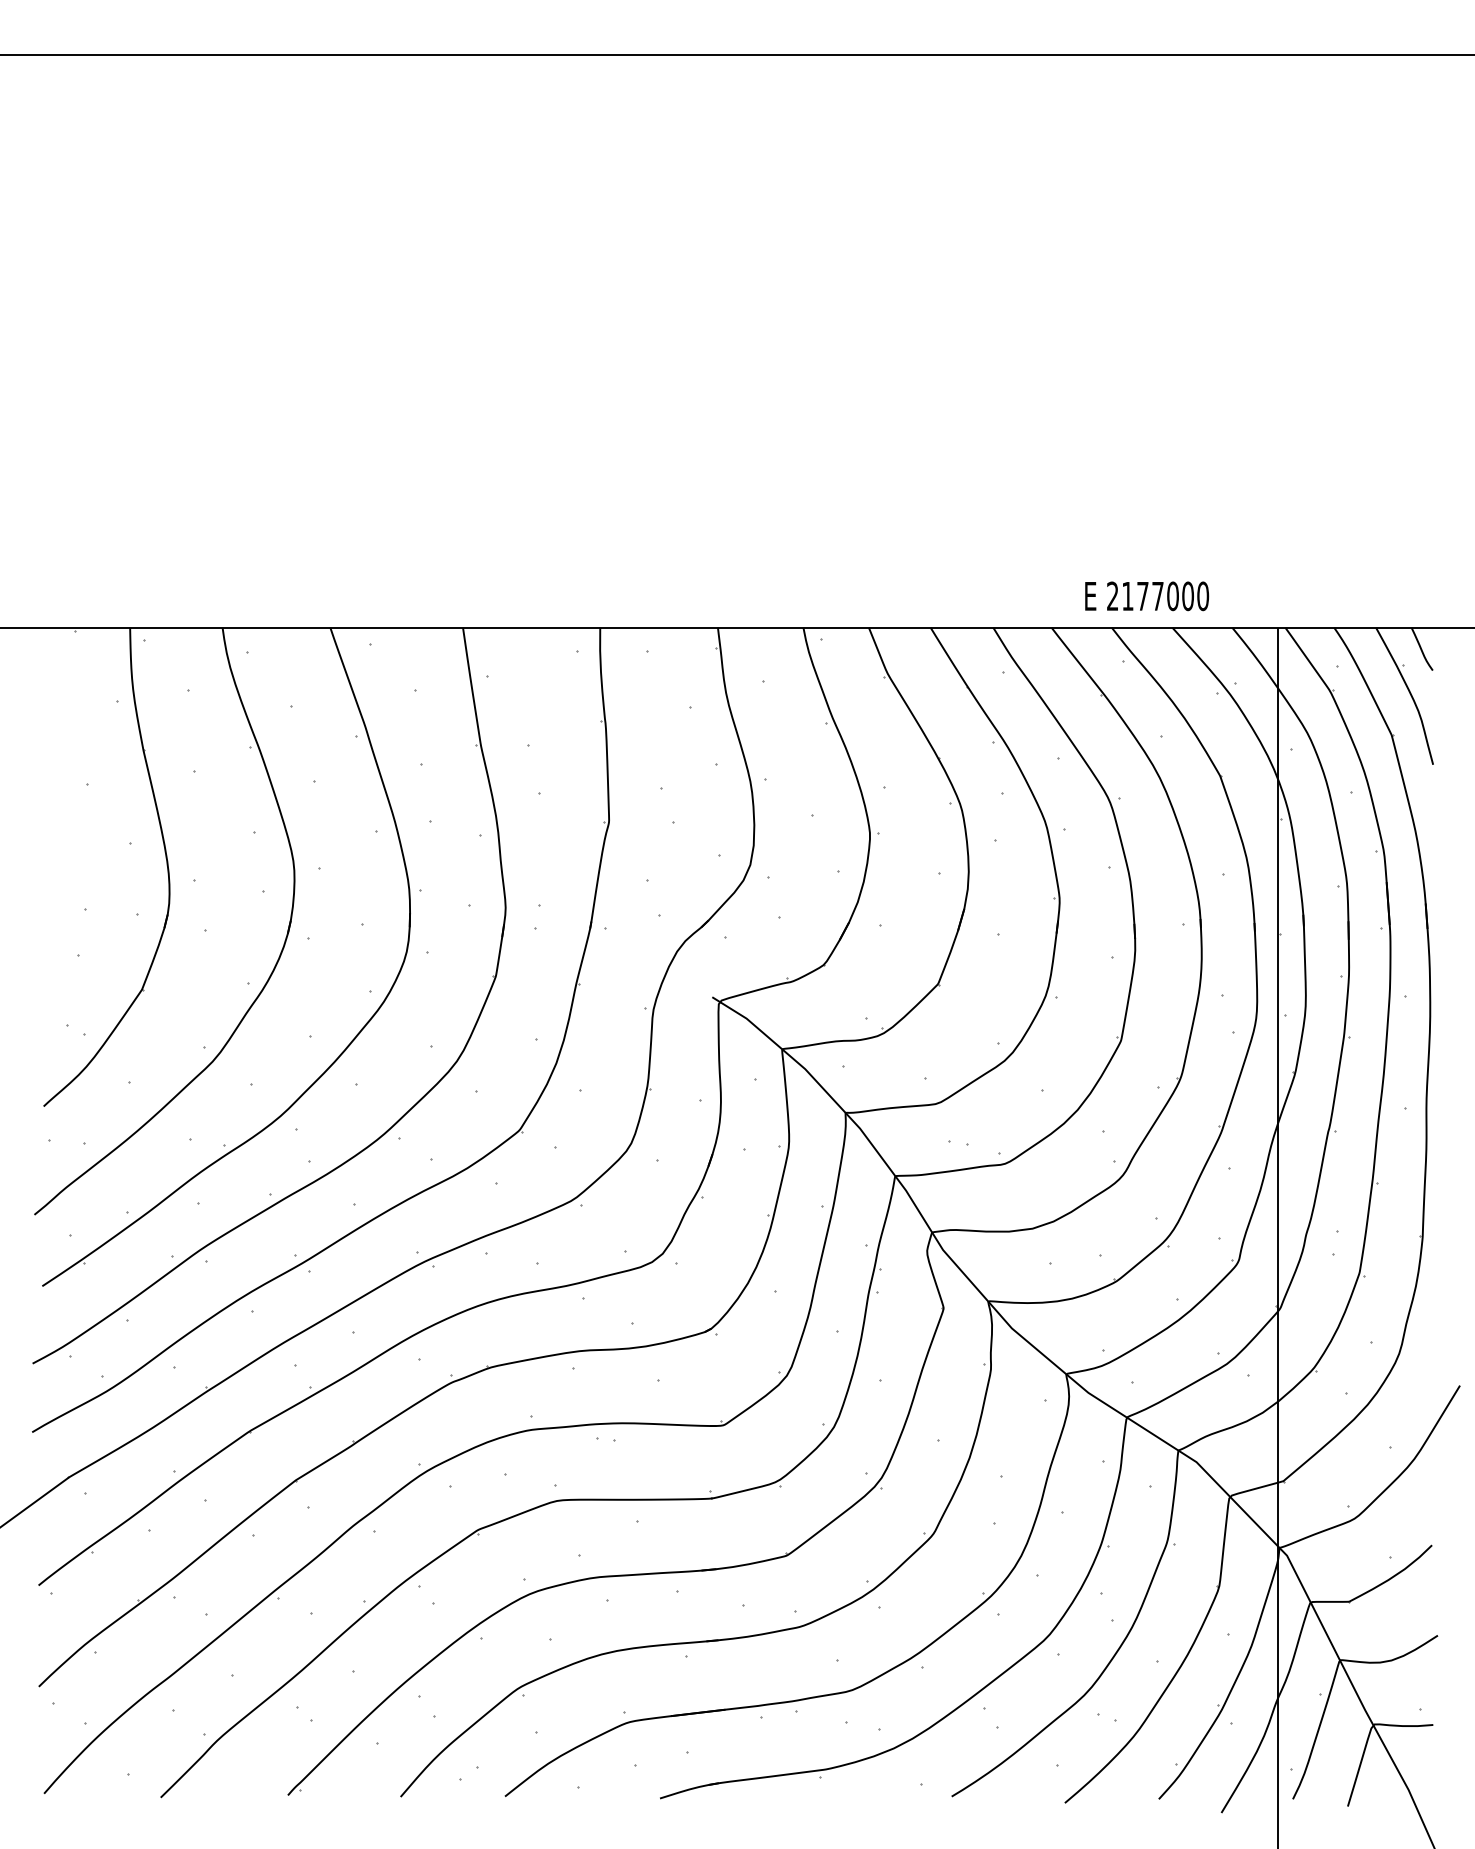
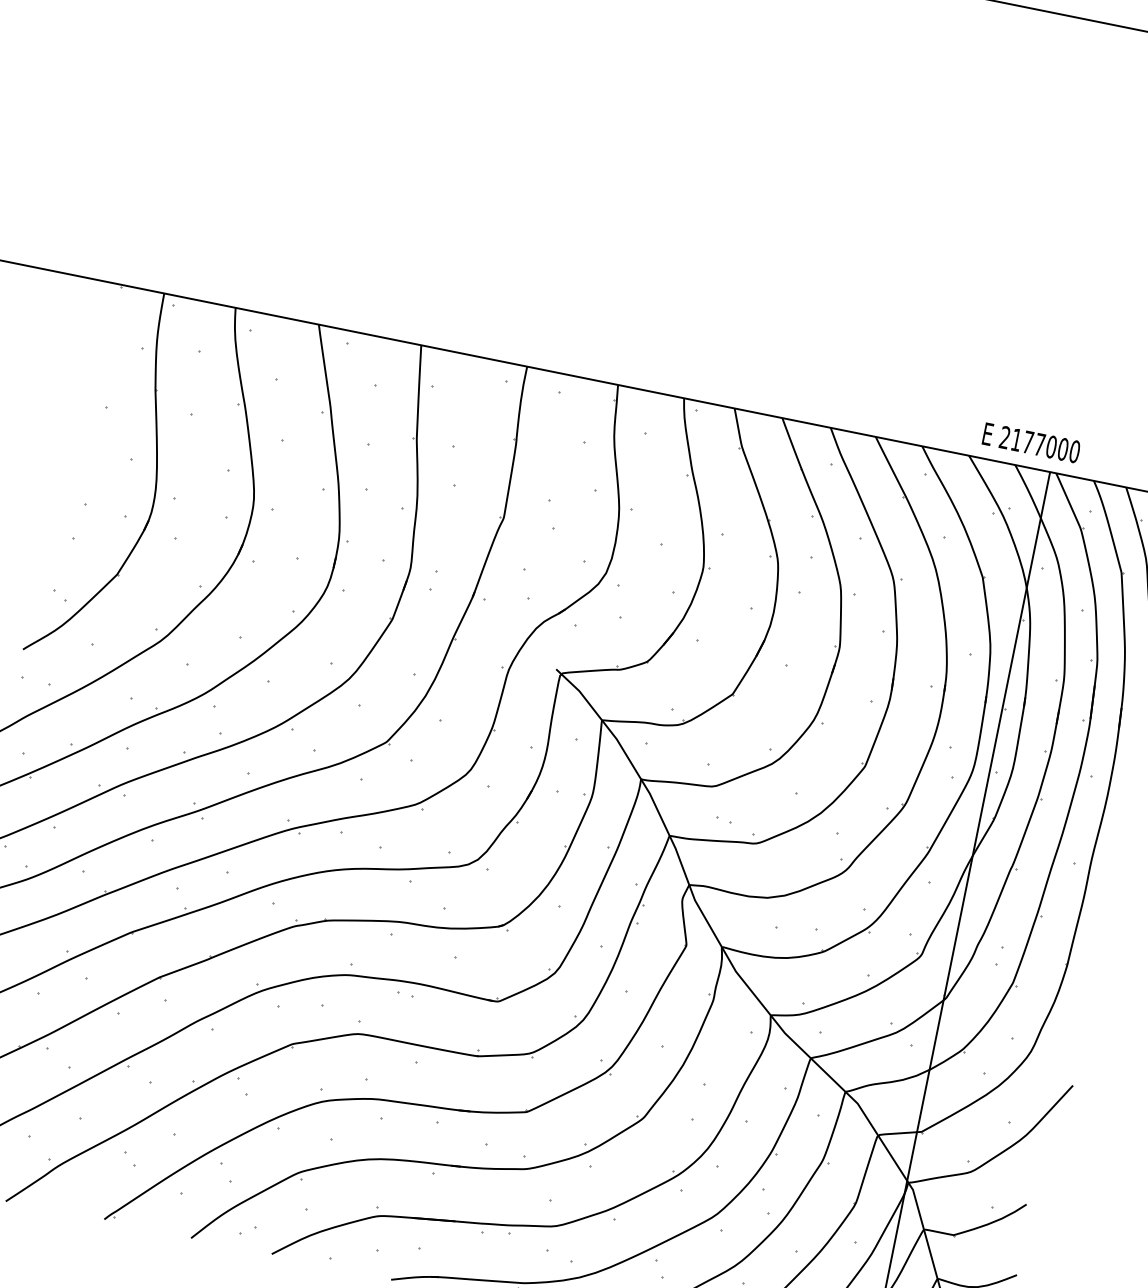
text: (1147, 596) -> (1031, 443), moved

